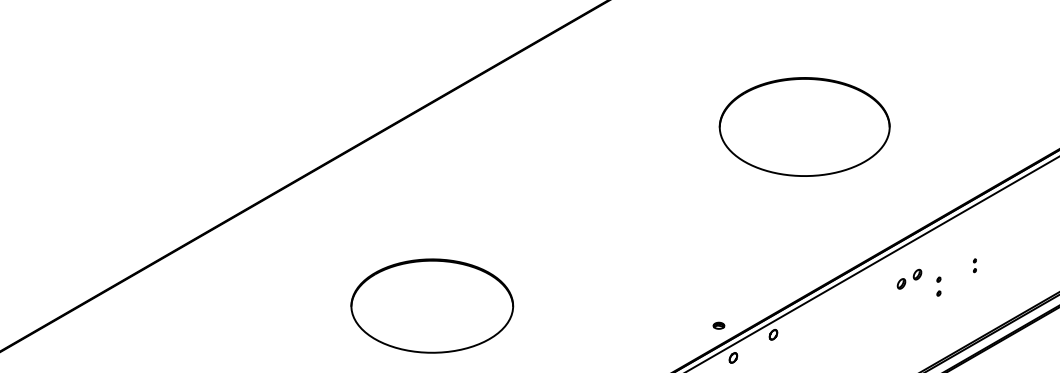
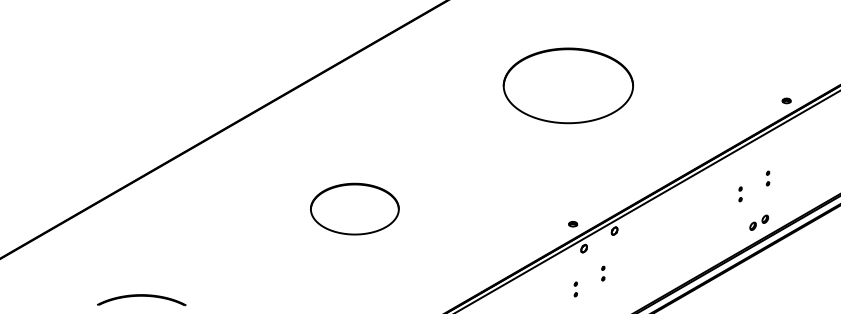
part: (803, 126) -> (567, 85), moved
part: (999, 163) -> (786, 100), added
part: (974, 265) -> (767, 178), size x1.43
part: (909, 278) -> (759, 222), moved
part: (431, 305) -> (354, 208), size x0.71

